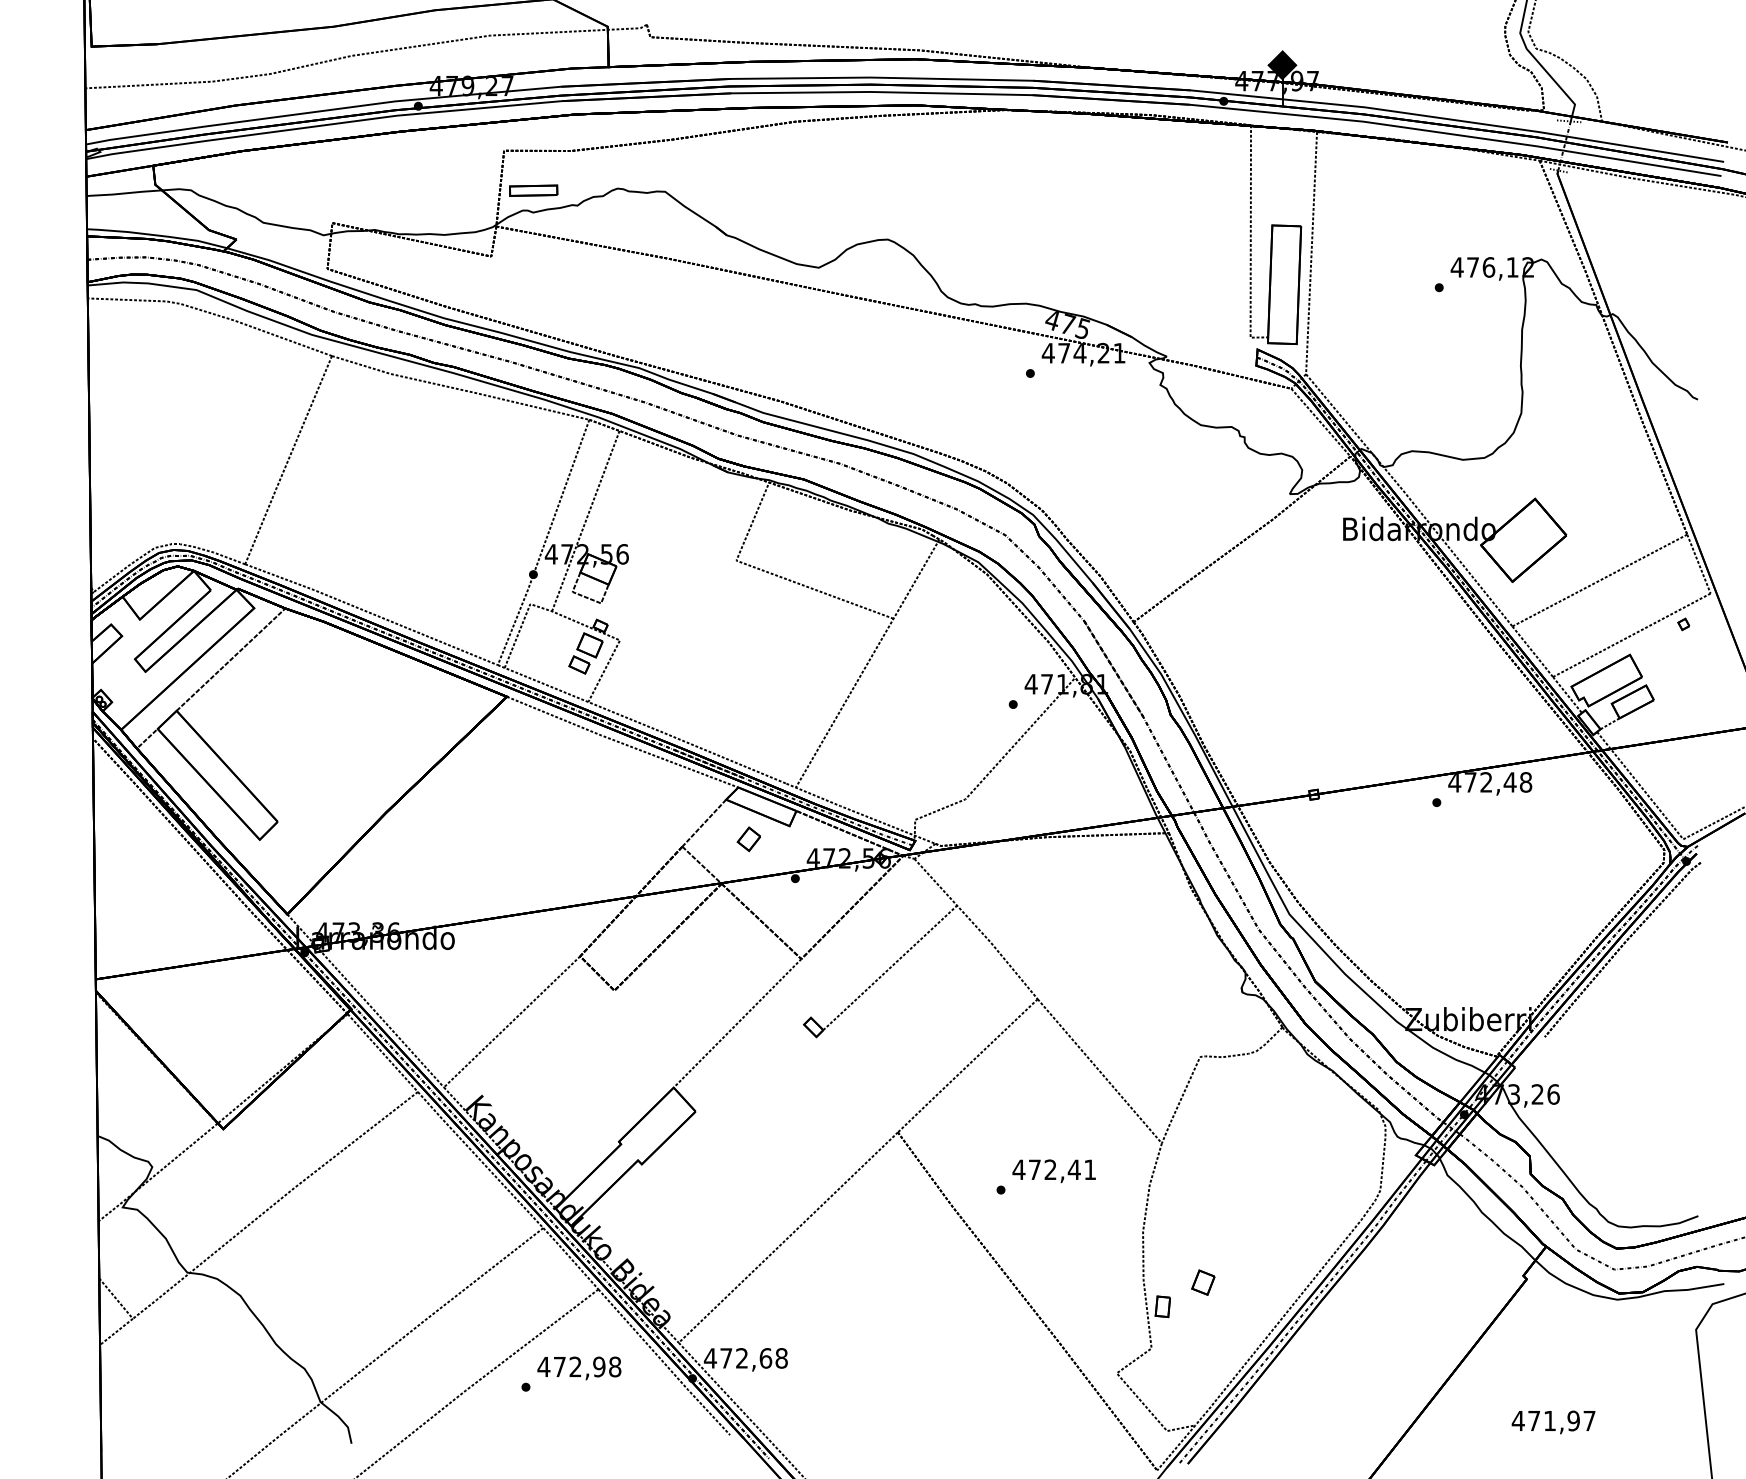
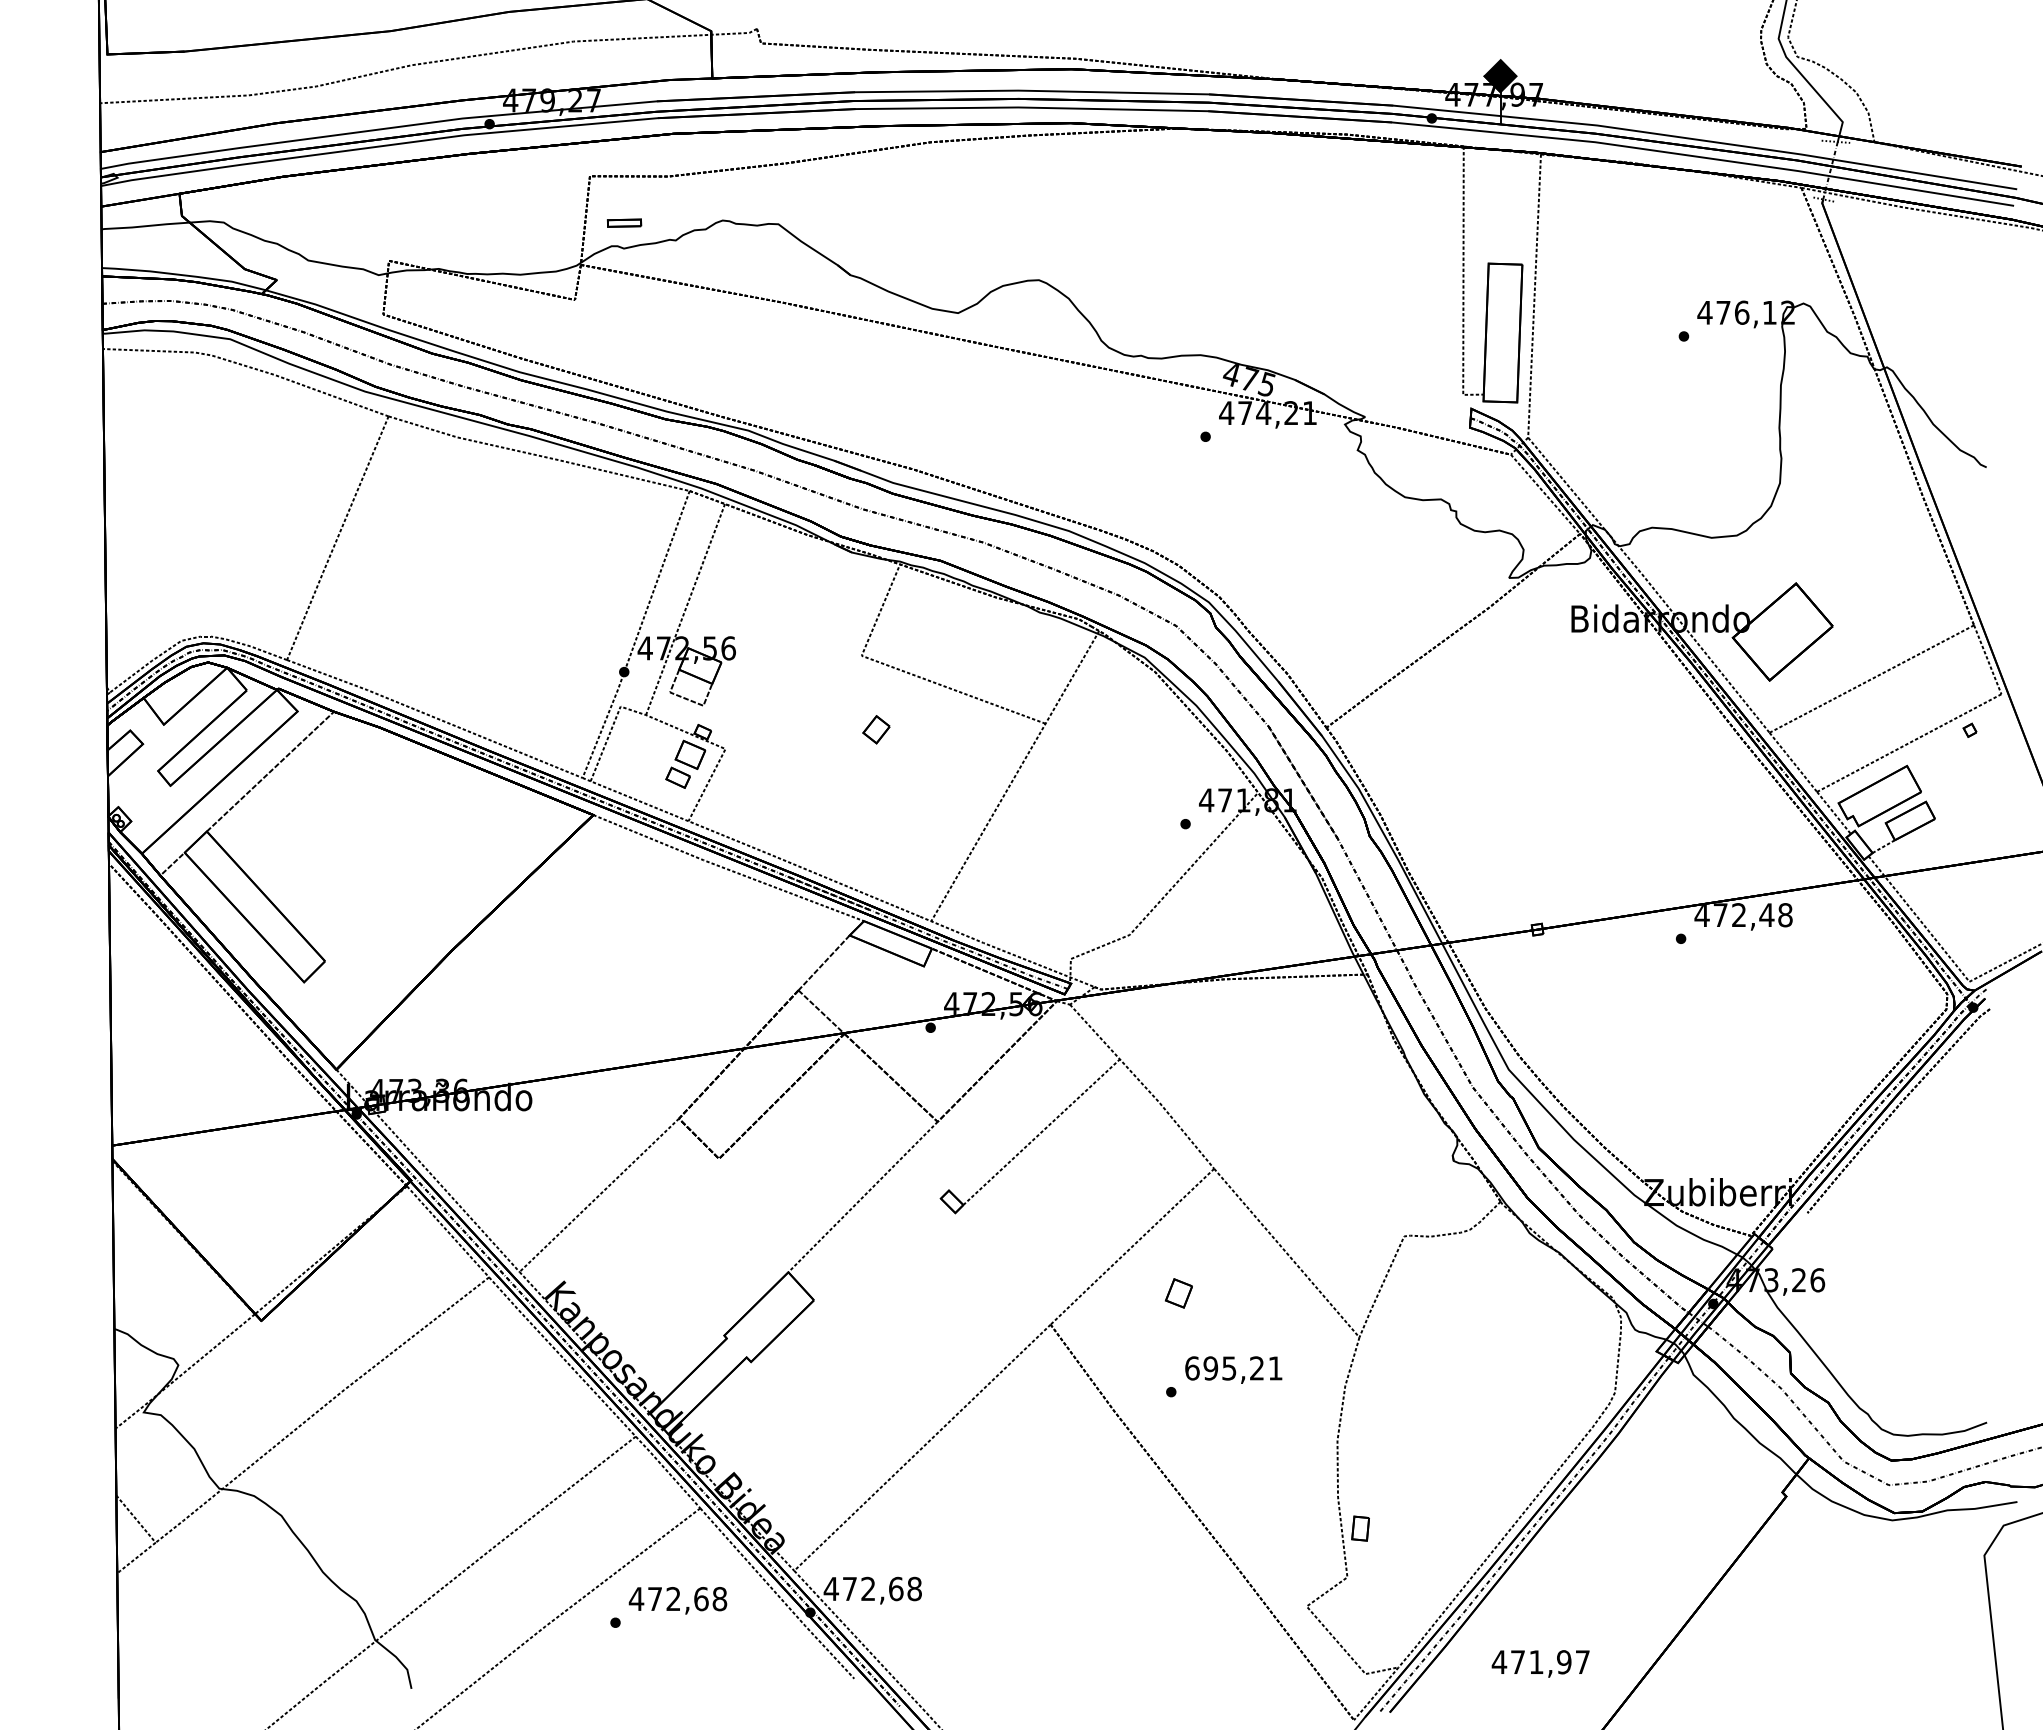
part: (533, 191) -> (624, 223), size x0.6
part: (749, 839) -> (876, 729), moved
text: (1046, 1169) -> (1224, 1368), 472,41 -> 695,21
part: (1202, 1282) -> (1178, 1293), moved
text: (599, 1367) -> (701, 1599), 472,98 -> 472,68
text: (1553, 1422) -> (1540, 1663), moved

